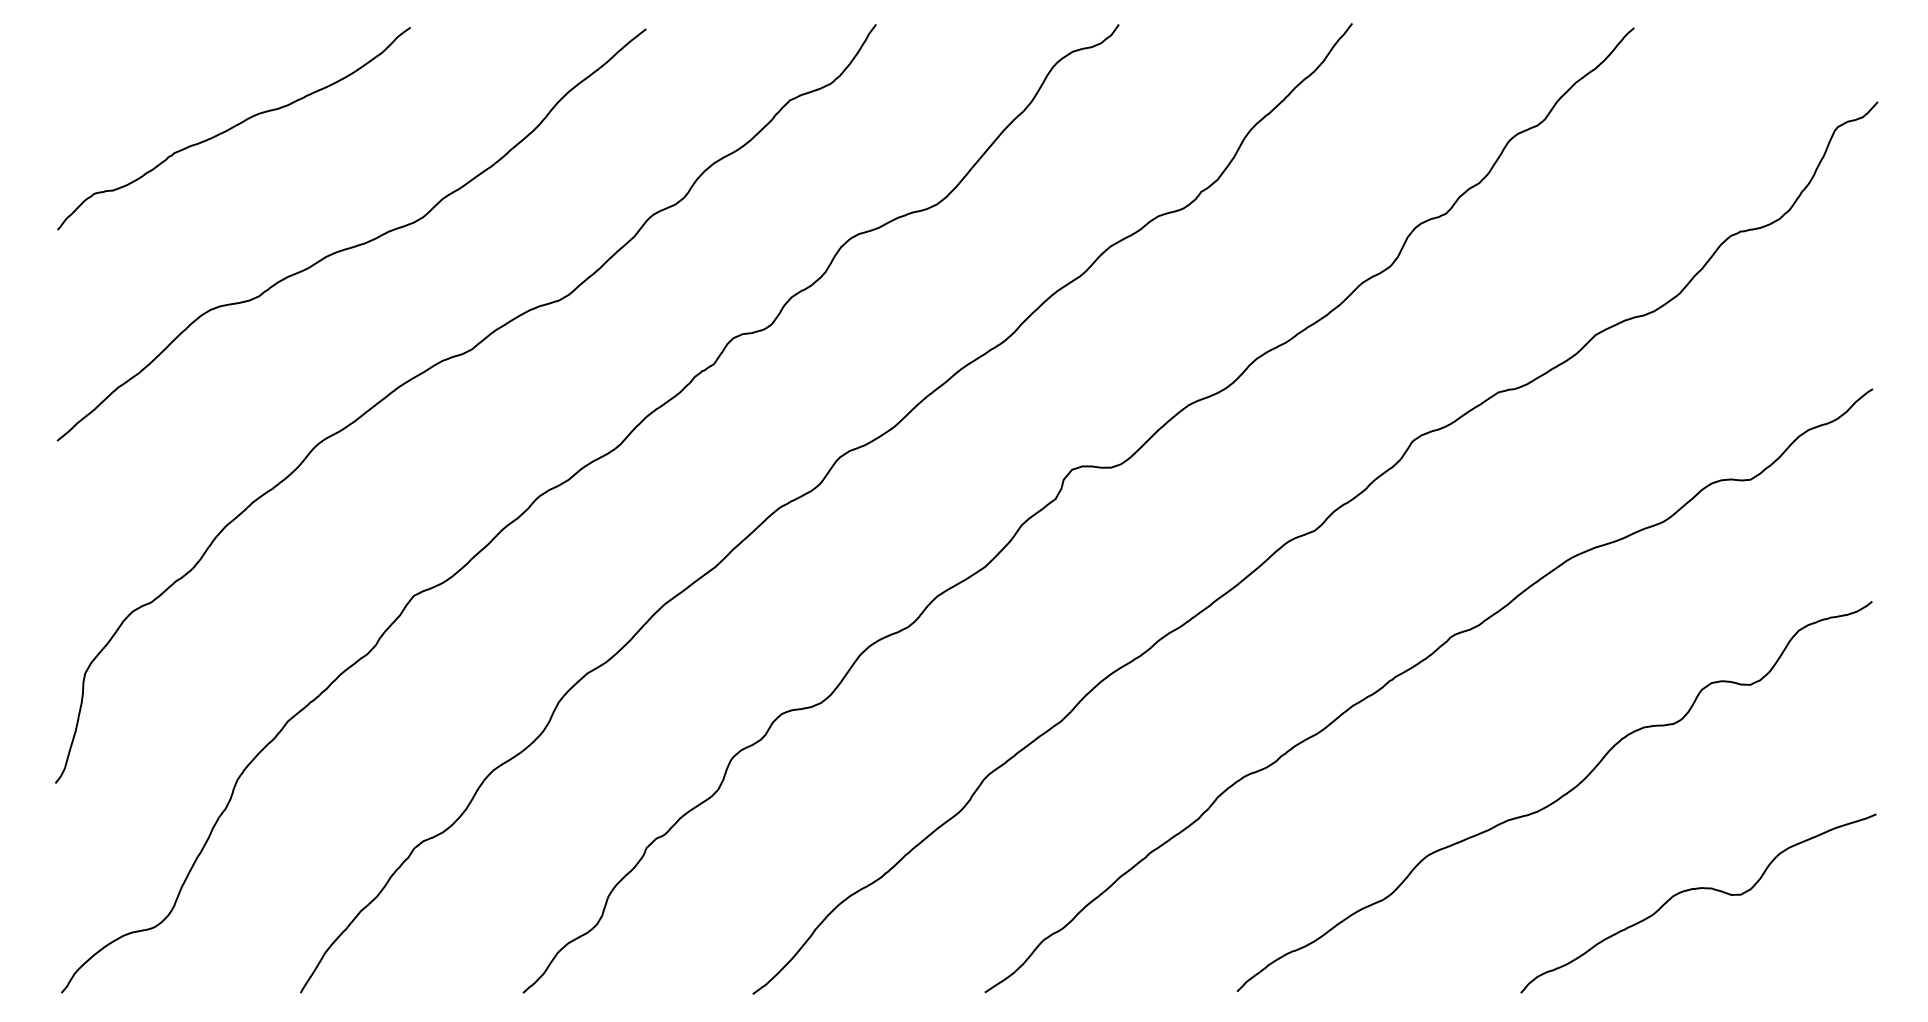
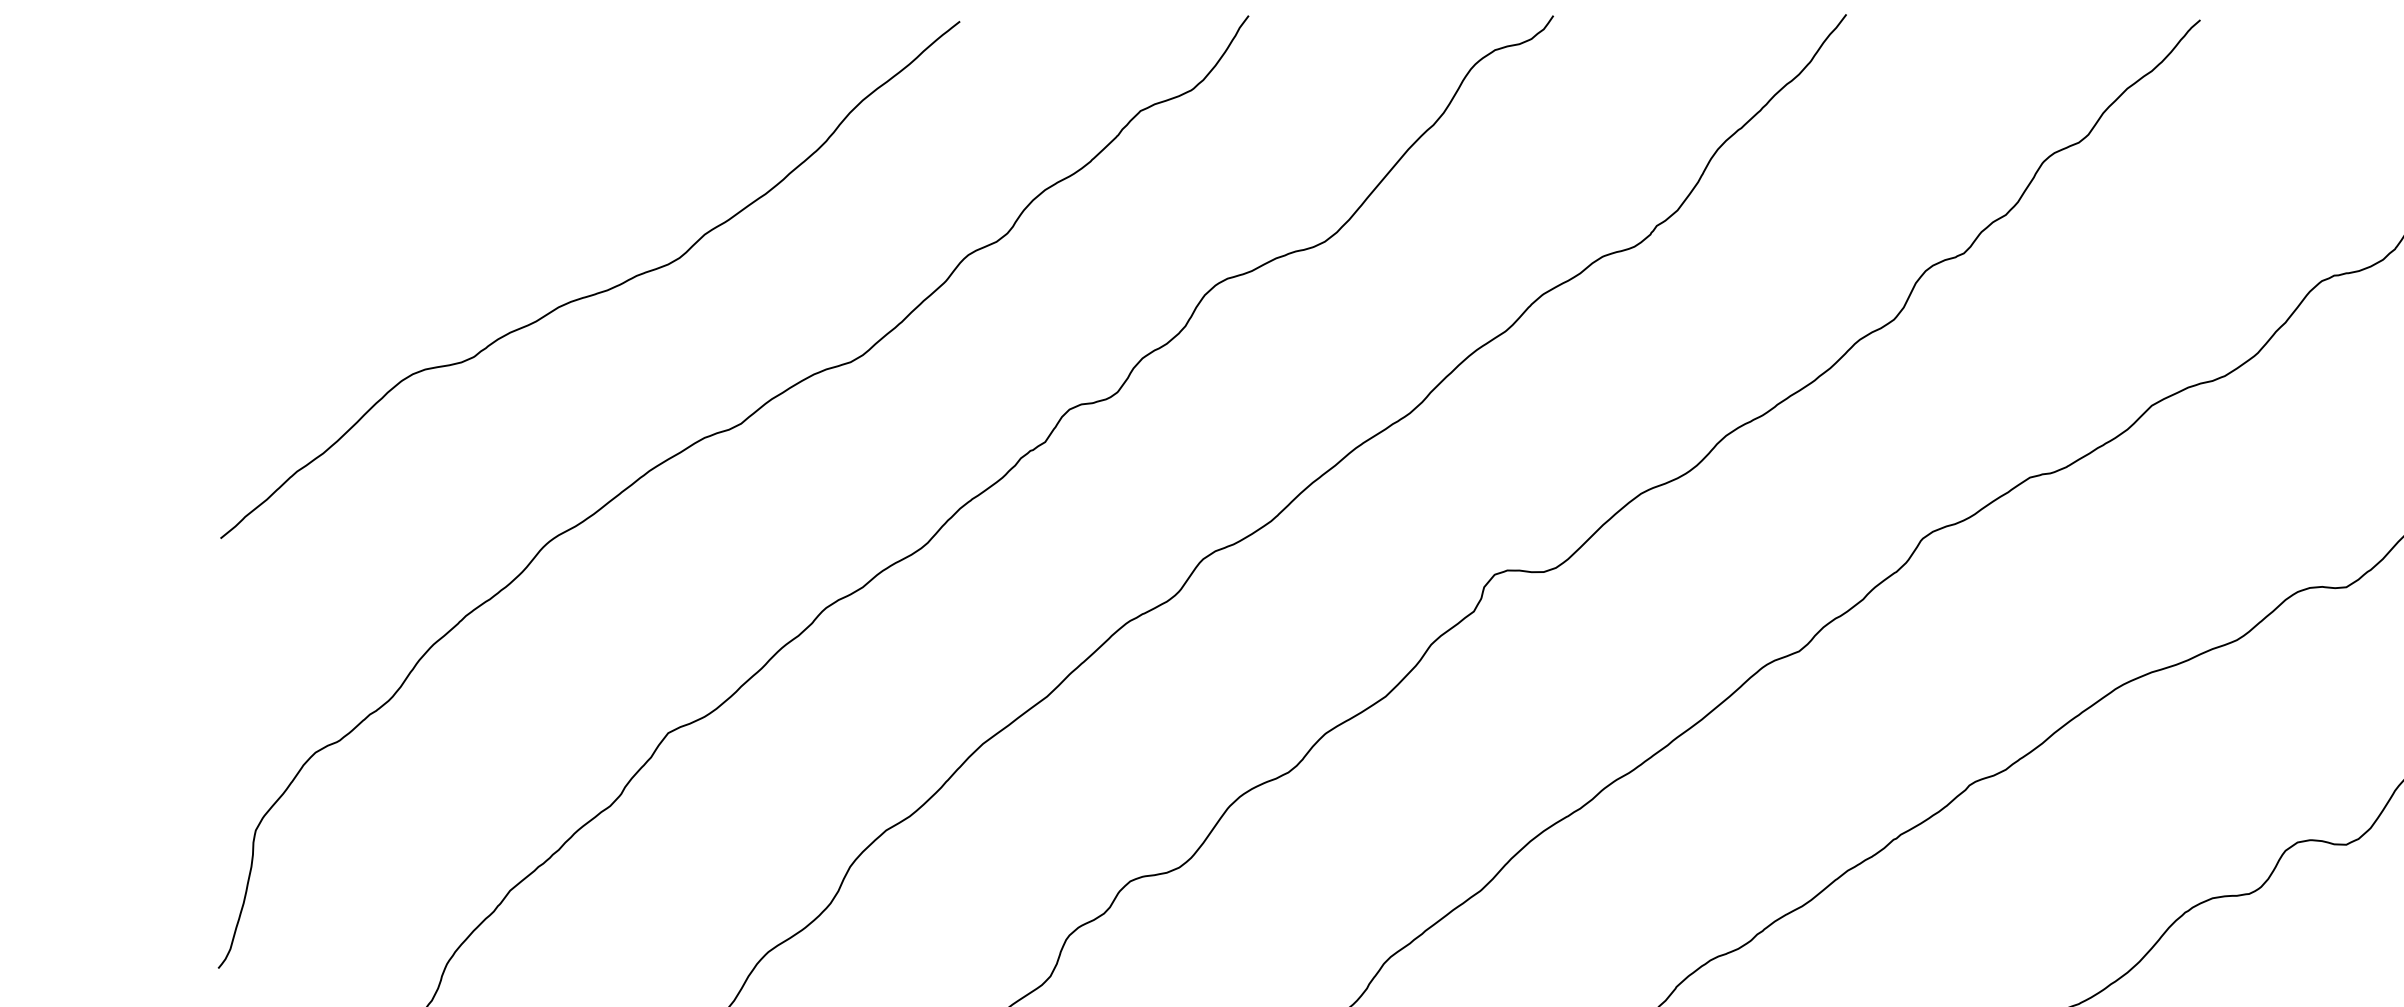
curve: (233, 128) -> (441, 146), removed

